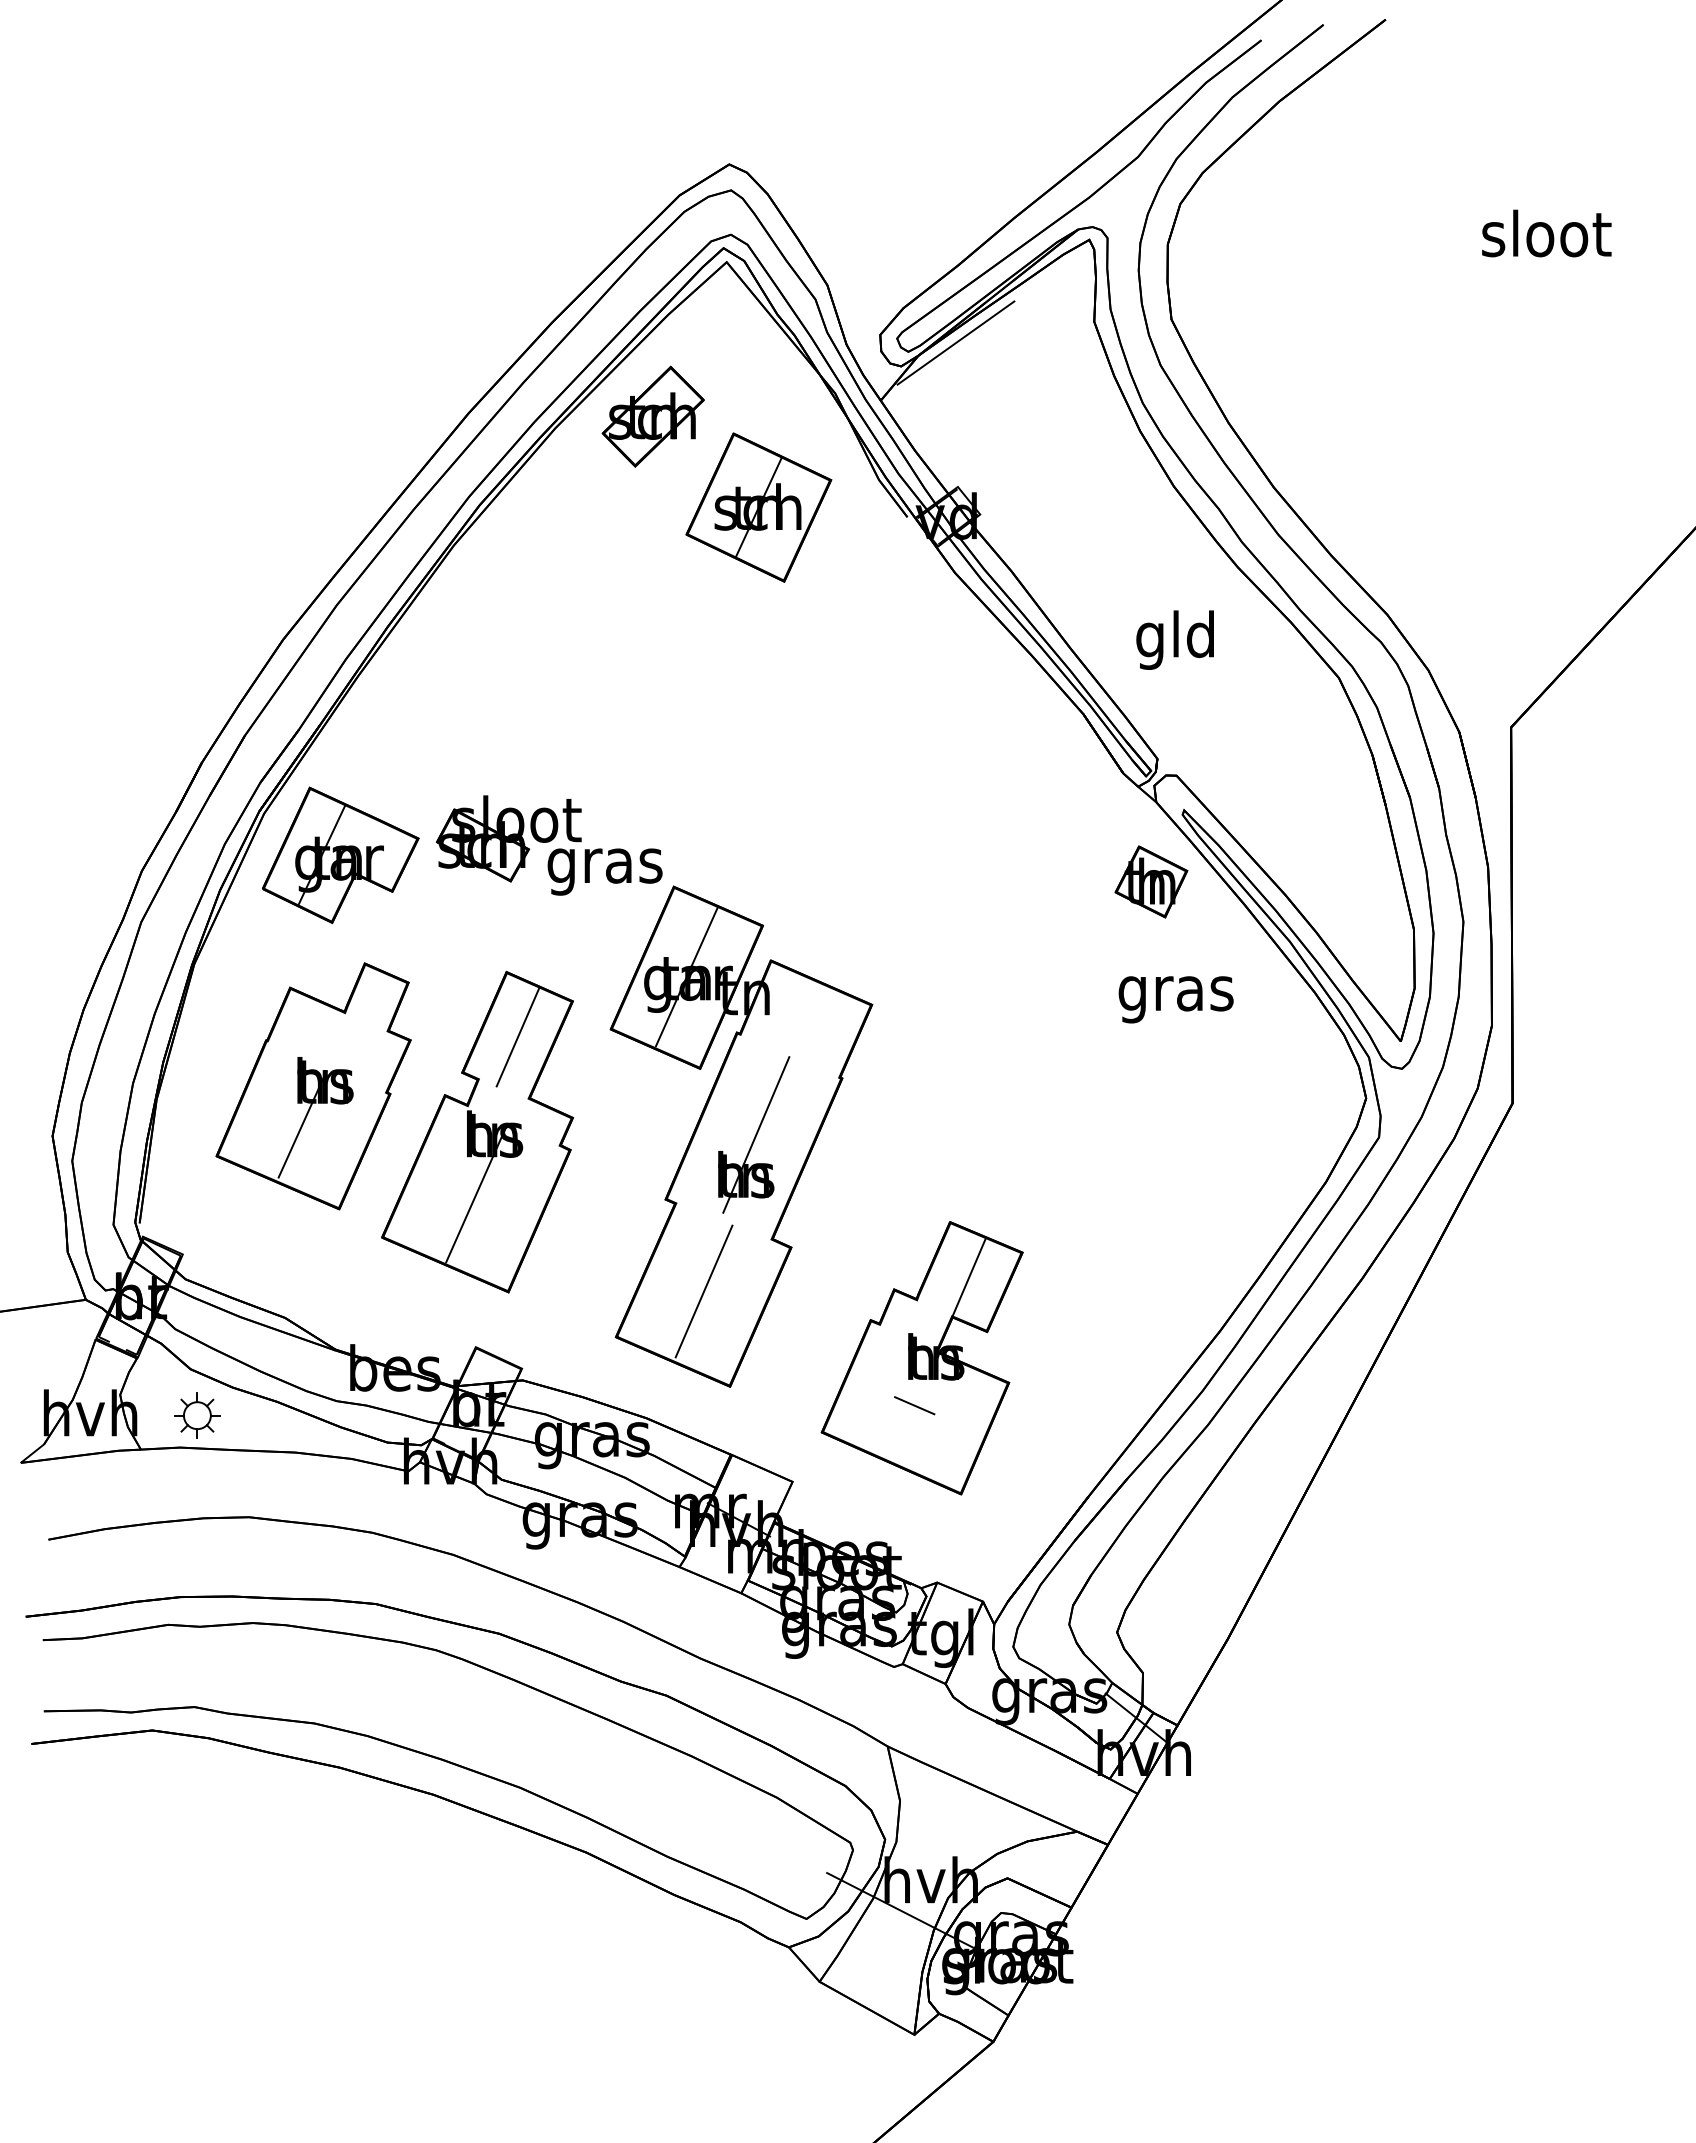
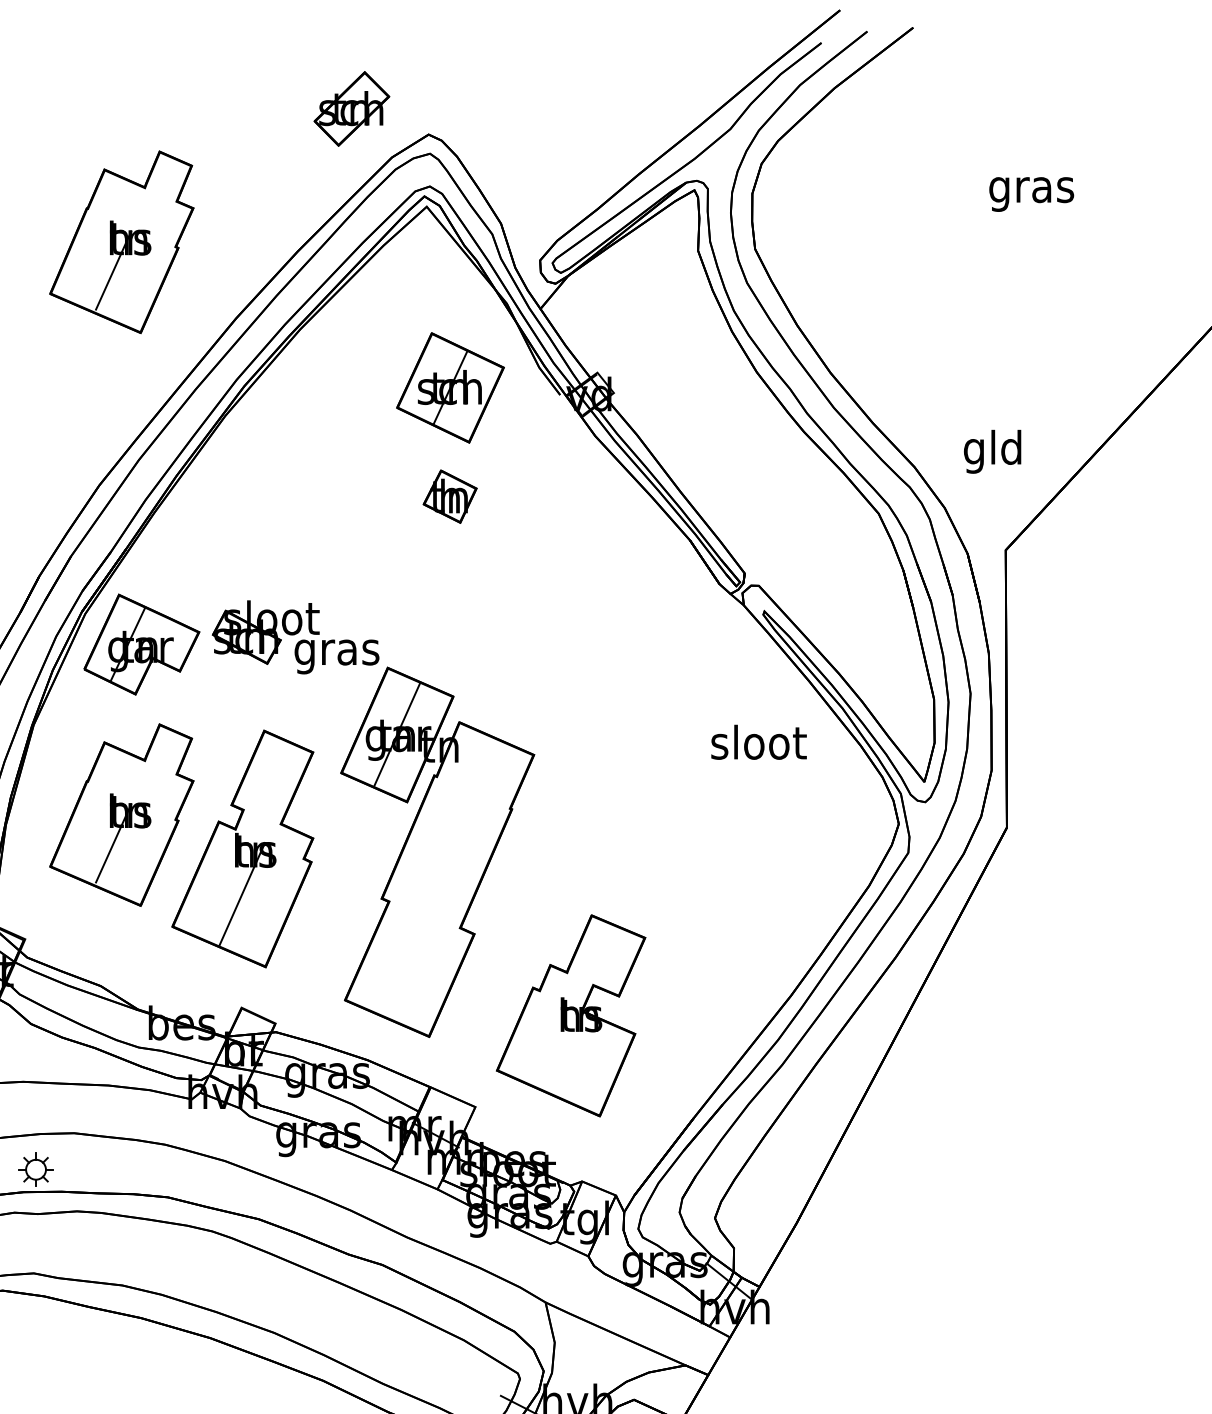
text: (1546, 239) -> (1031, 190), sloot -> gras
part: (313, 310) -> (121, 242), added
line: (955, 342) -> (595, 266), removed
part: (652, 416) -> (351, 108), moved
text: (1174, 639) -> (992, 451), moved
part: (1151, 881) -> (450, 496), moved
text: (1176, 993) -> (758, 746), gras -> sloot
line: (517, 1037) -> (272, 779), removed
part: (754, 1134) -> (447, 850), removed
line: (968, 1276) -> (605, 955), removed
line: (703, 1291) -> (409, 966), removed
line: (914, 1405) -> (565, 1050), removed
part: (197, 1415) -> (36, 1169), moved

